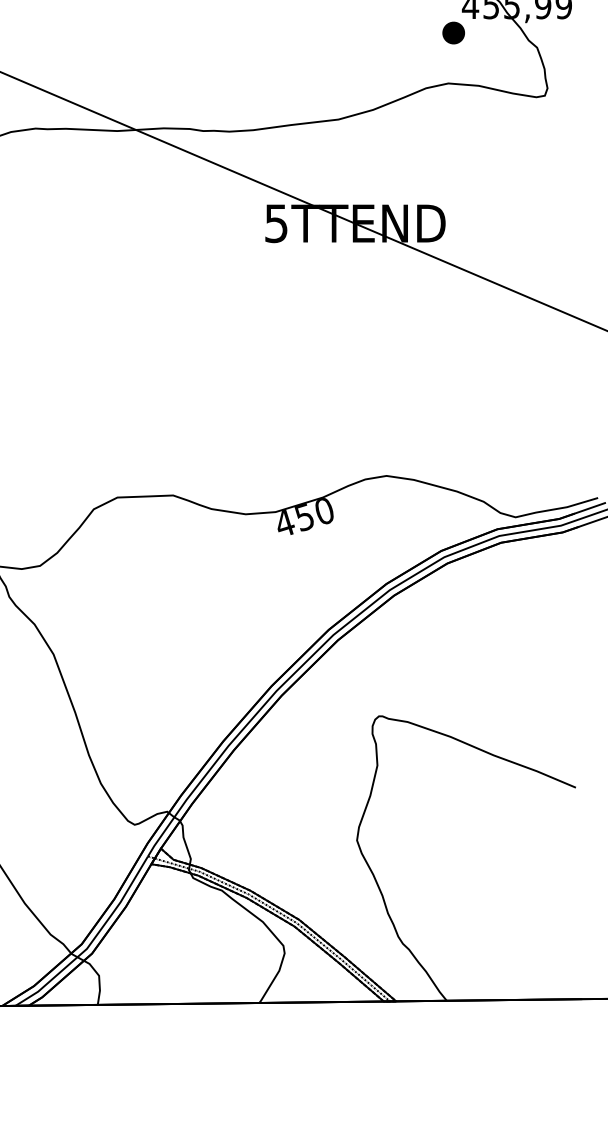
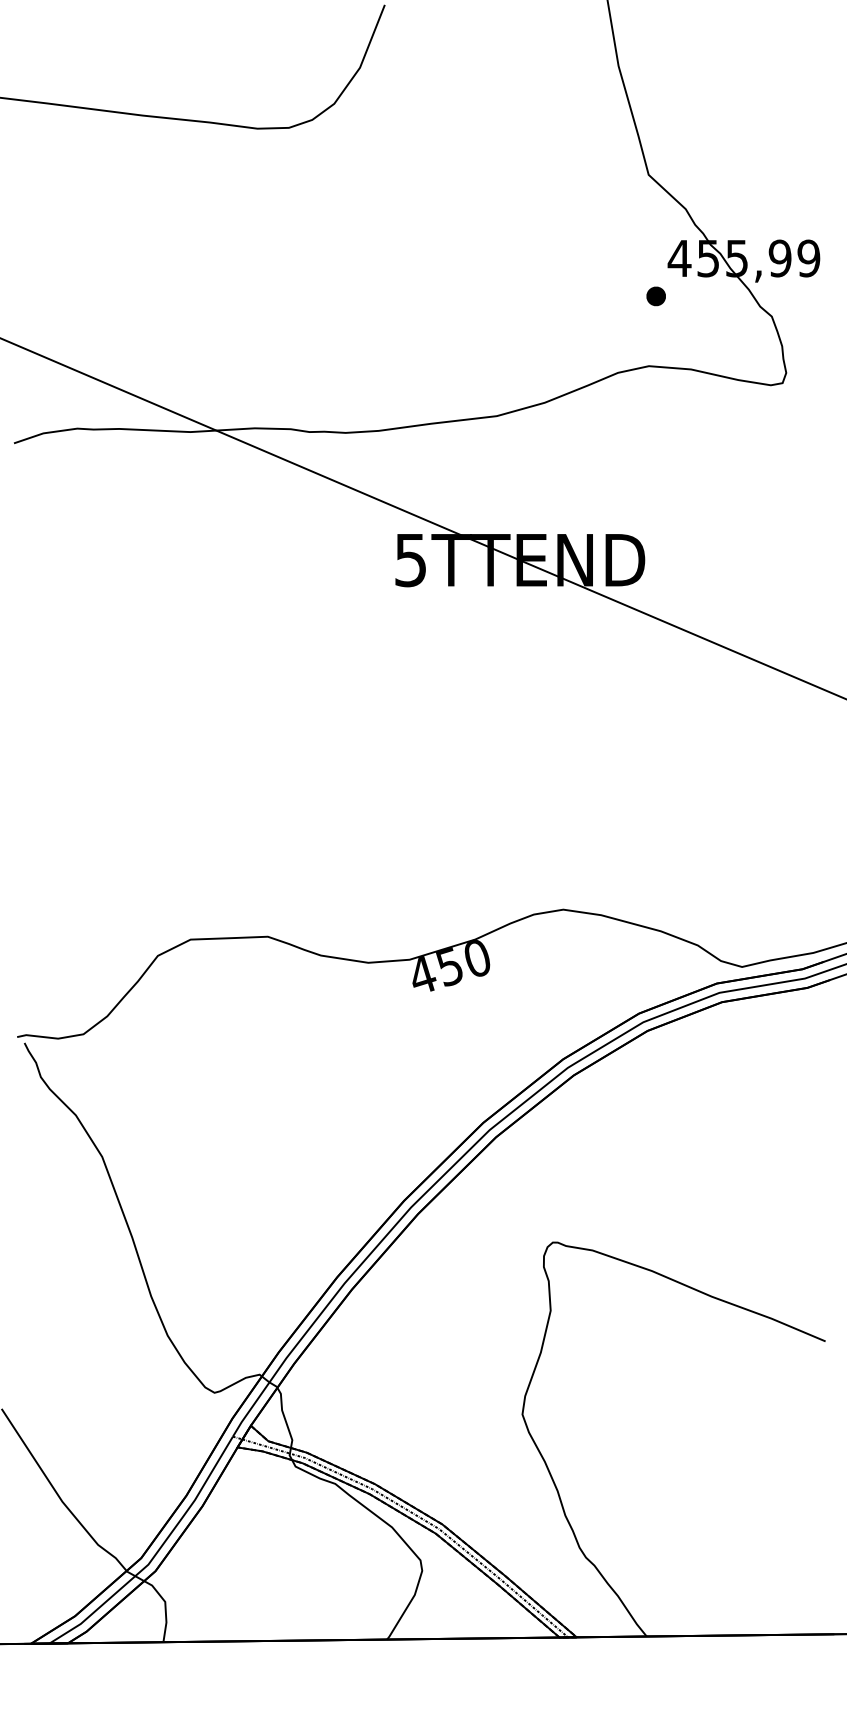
part: (453, 33) -> (655, 296), size x0.62

